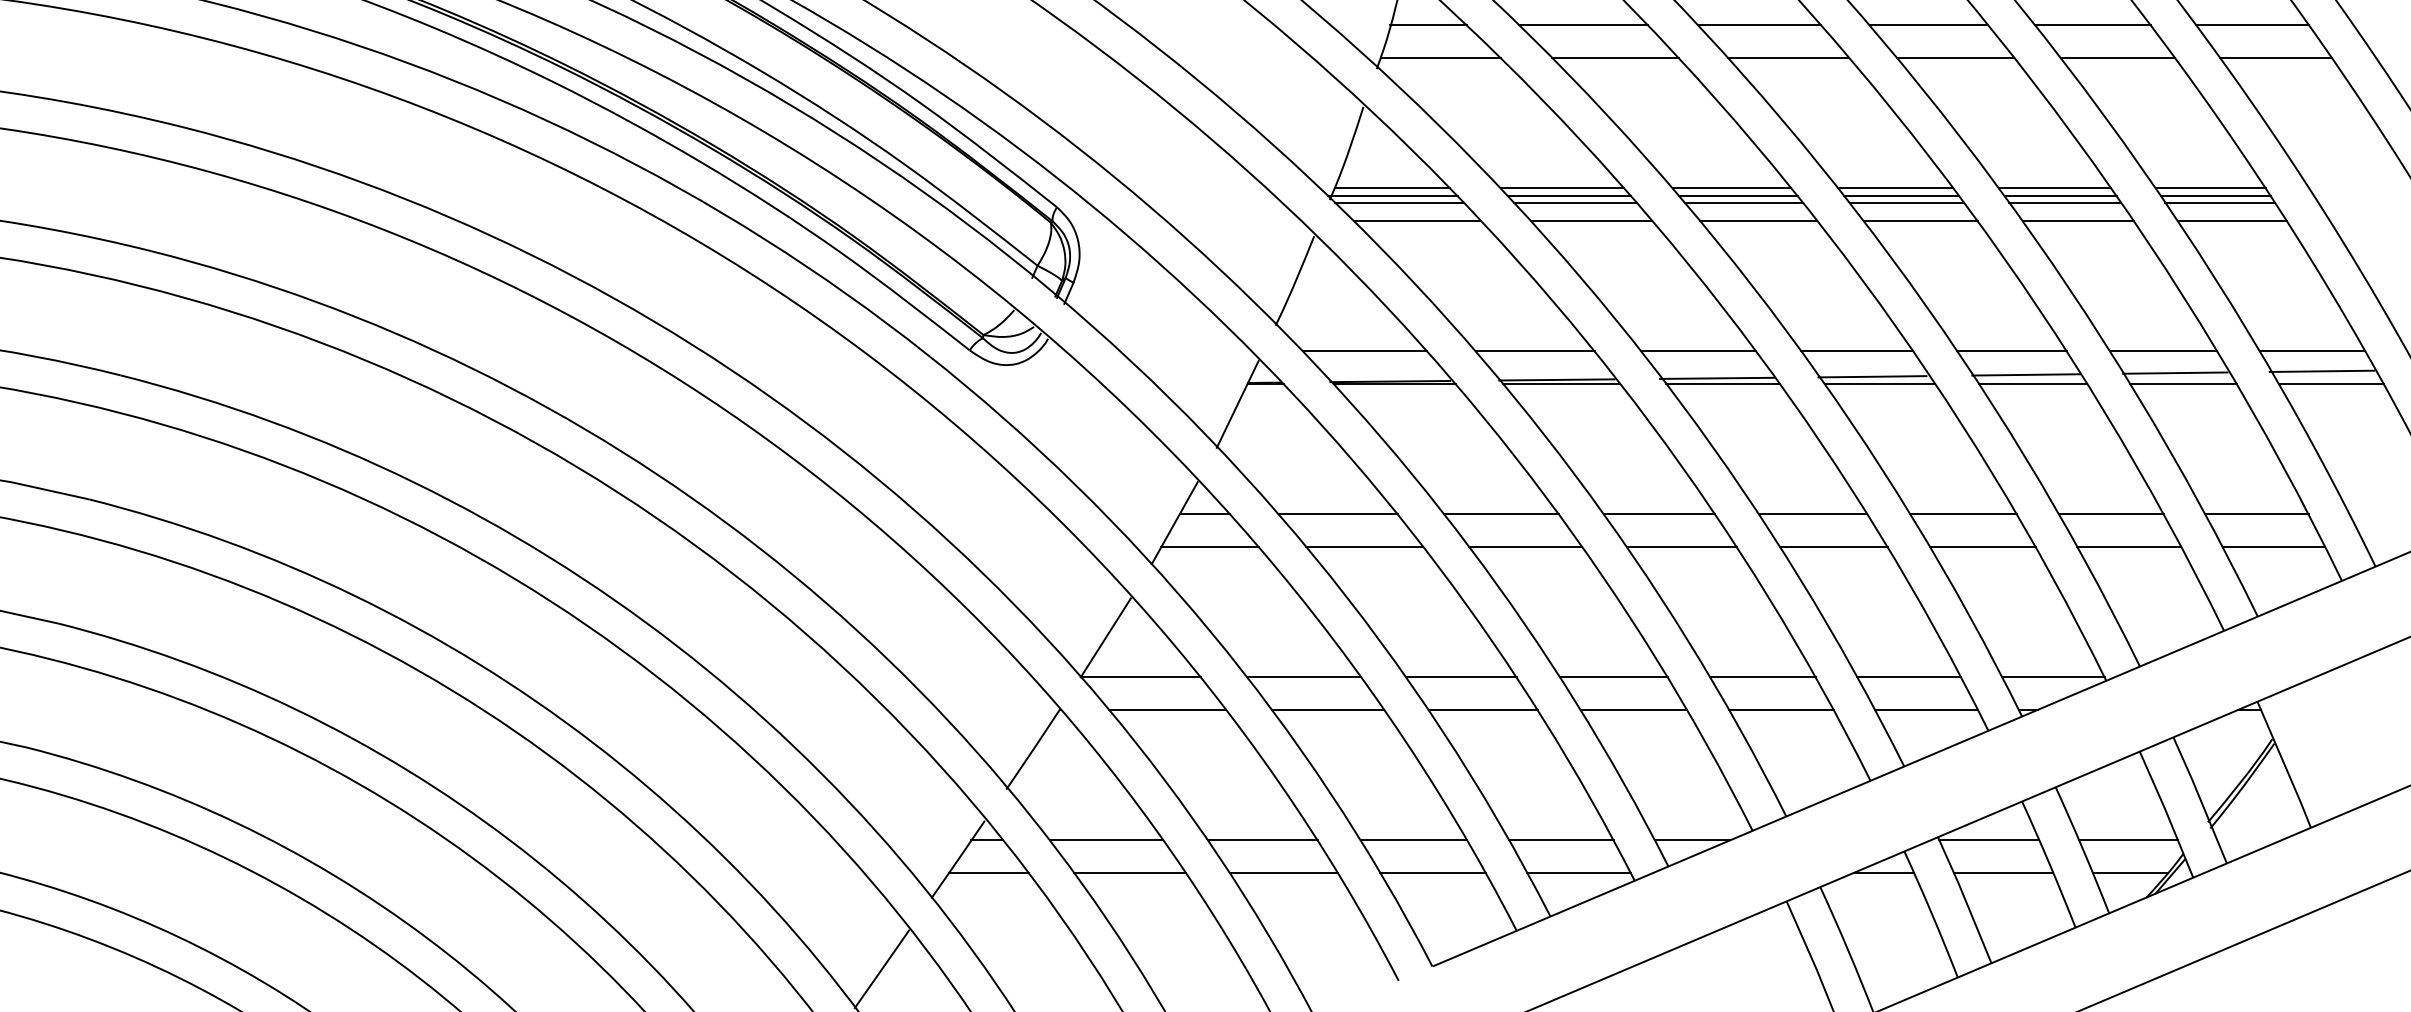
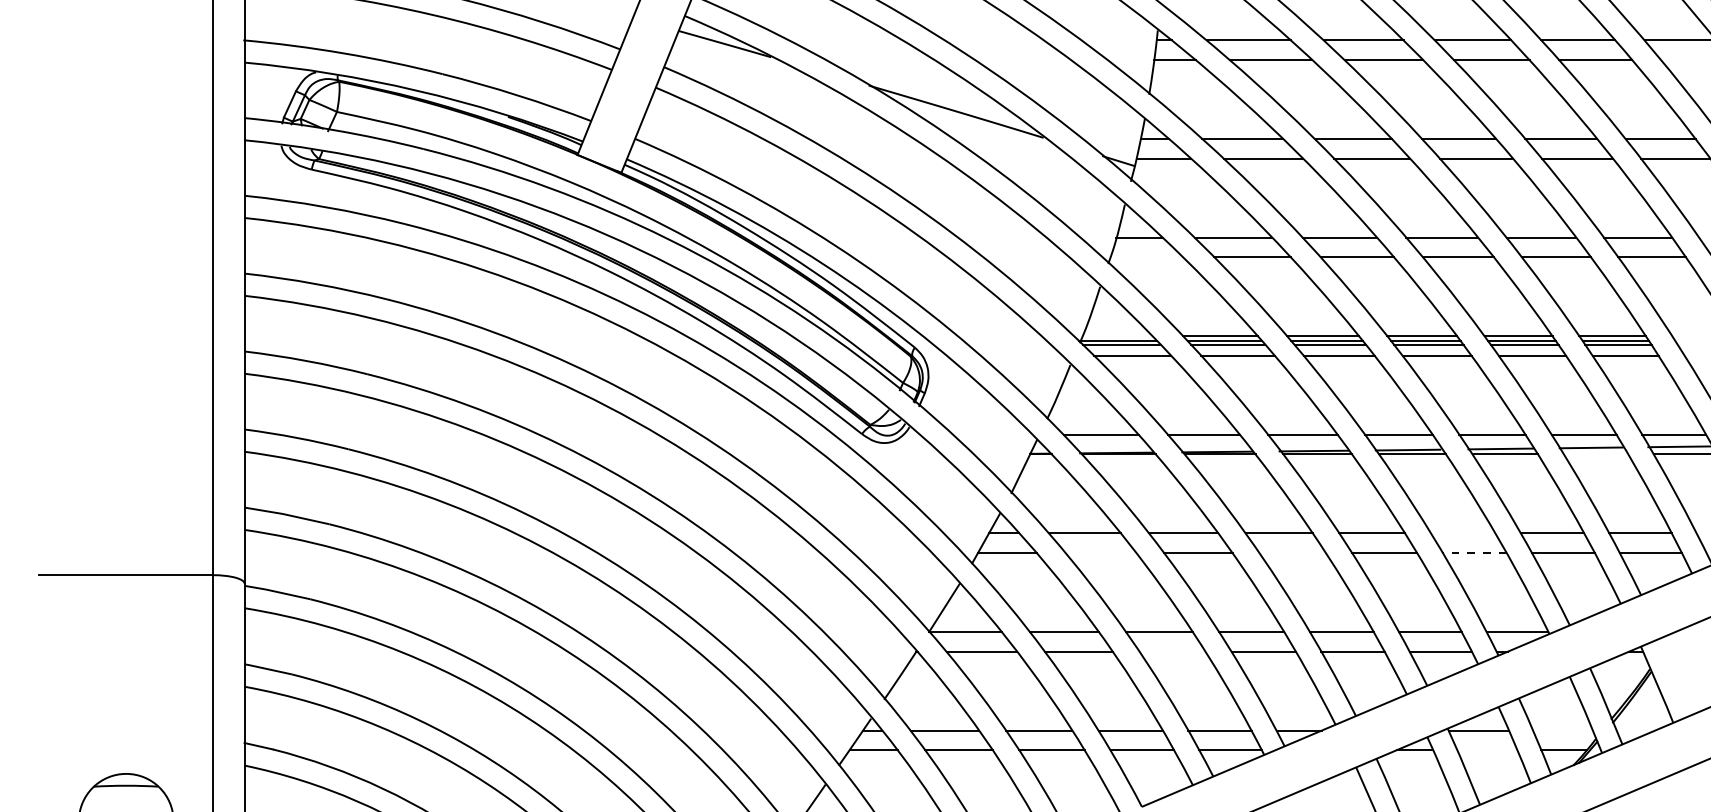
line: (1440, 58) -> (1146, 257), removed
line: (1392, 188) -> (1117, 336), removed
line: (2183, 384) -> (1596, 454), removed
line: (1964, 514) -> (1463, 533), removed
line: (1363, 547) -> (1100, 553), removed
line: (1681, 547) -> (1292, 553), removed
line: (1982, 547) -> (1474, 553), solid -> dashed
line: (1482, 709) -> (1172, 651), removed
line: (2129, 840) -> (1563, 730), removed
line: (2003, 873) -> (1487, 750), removed

